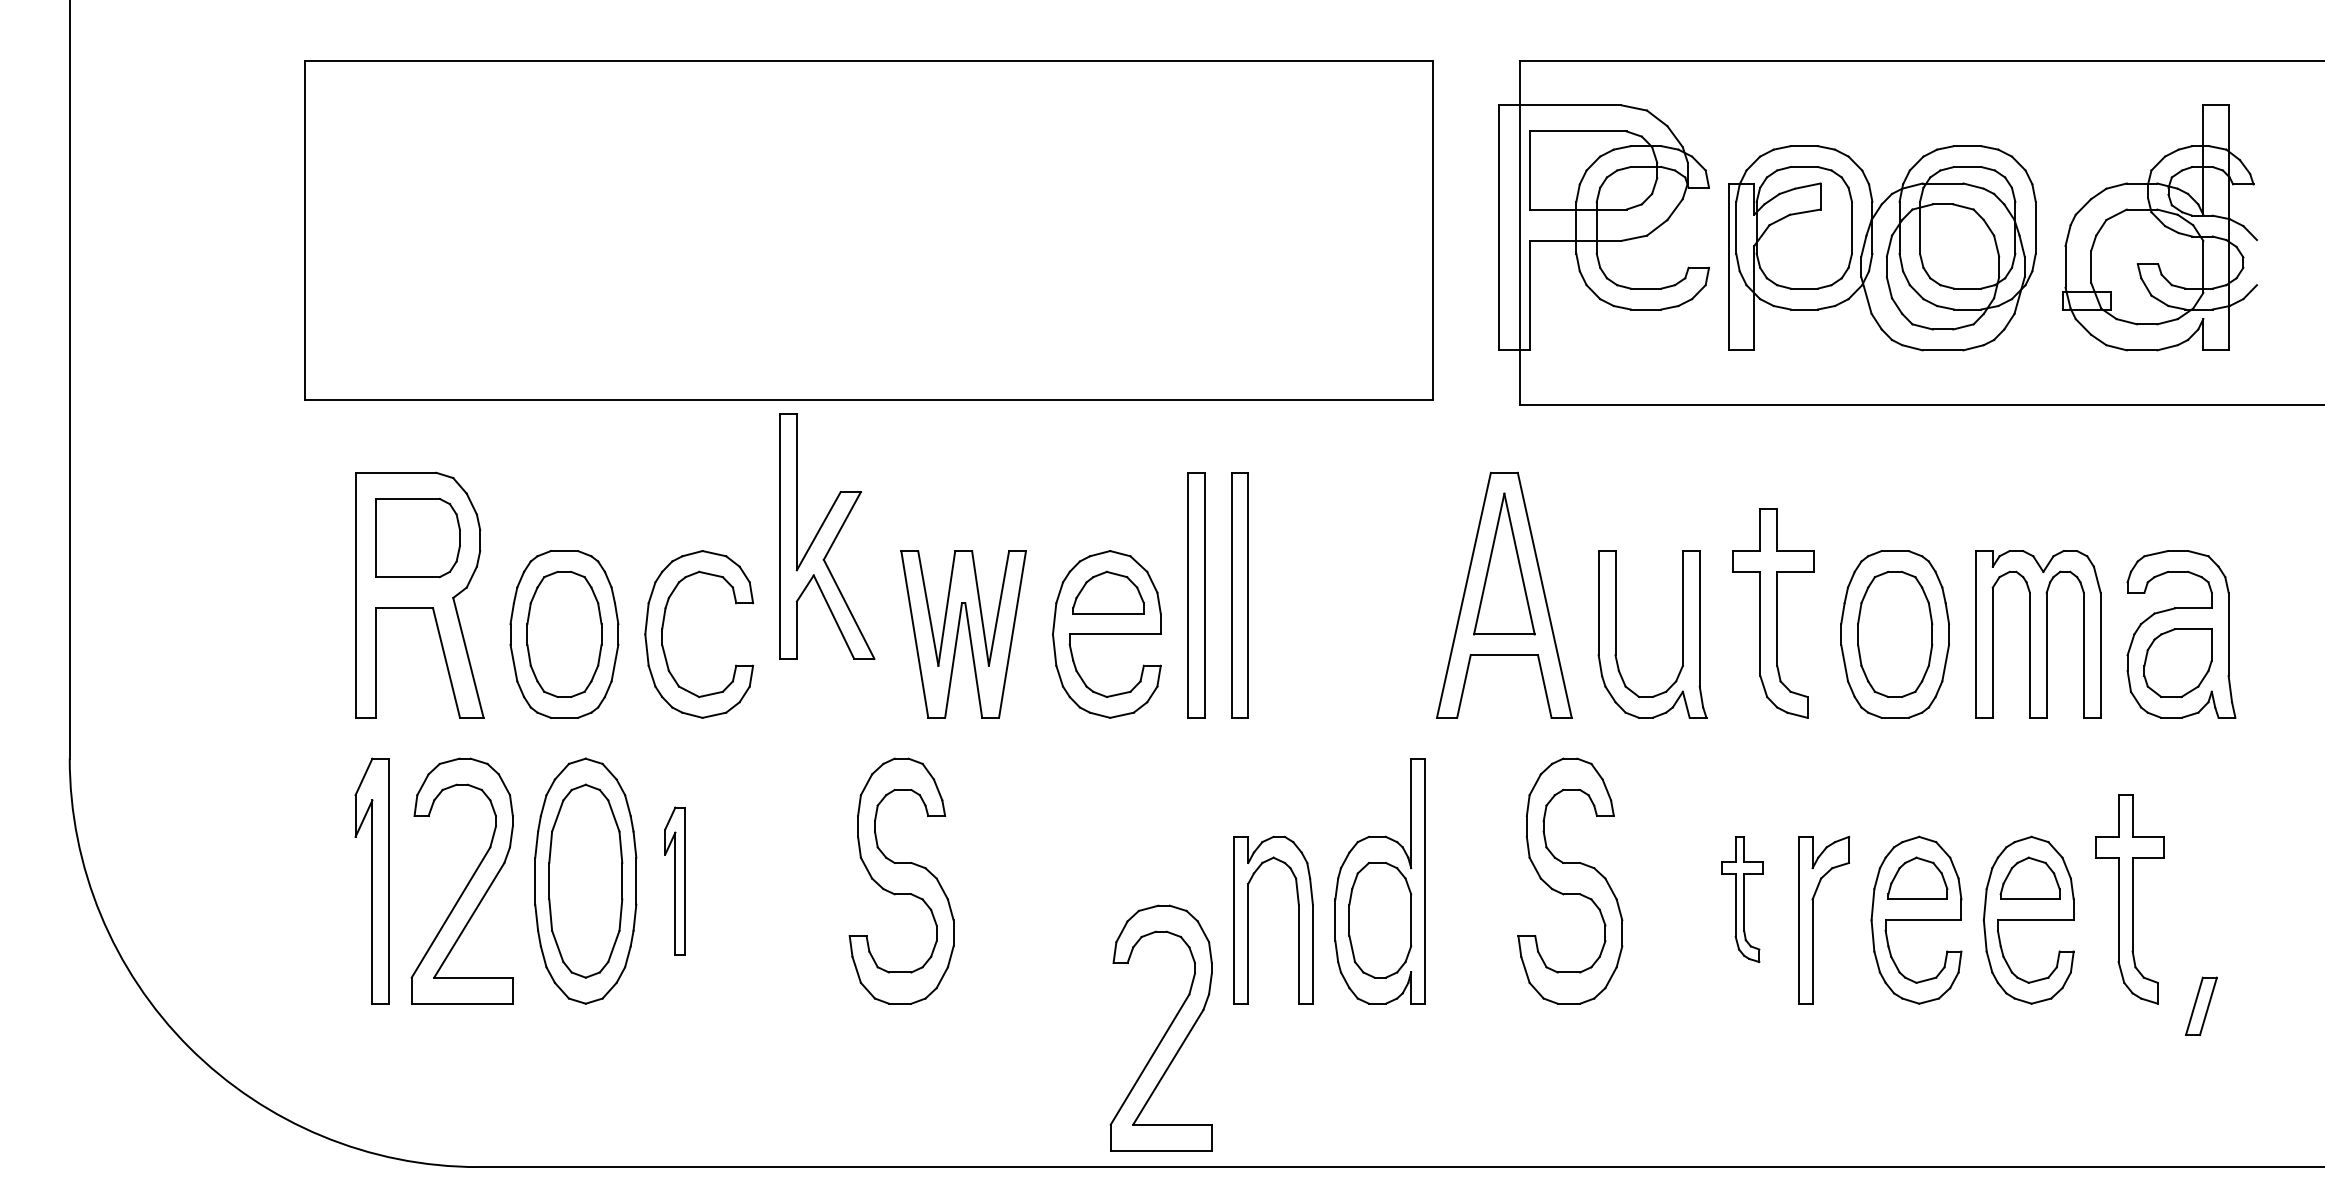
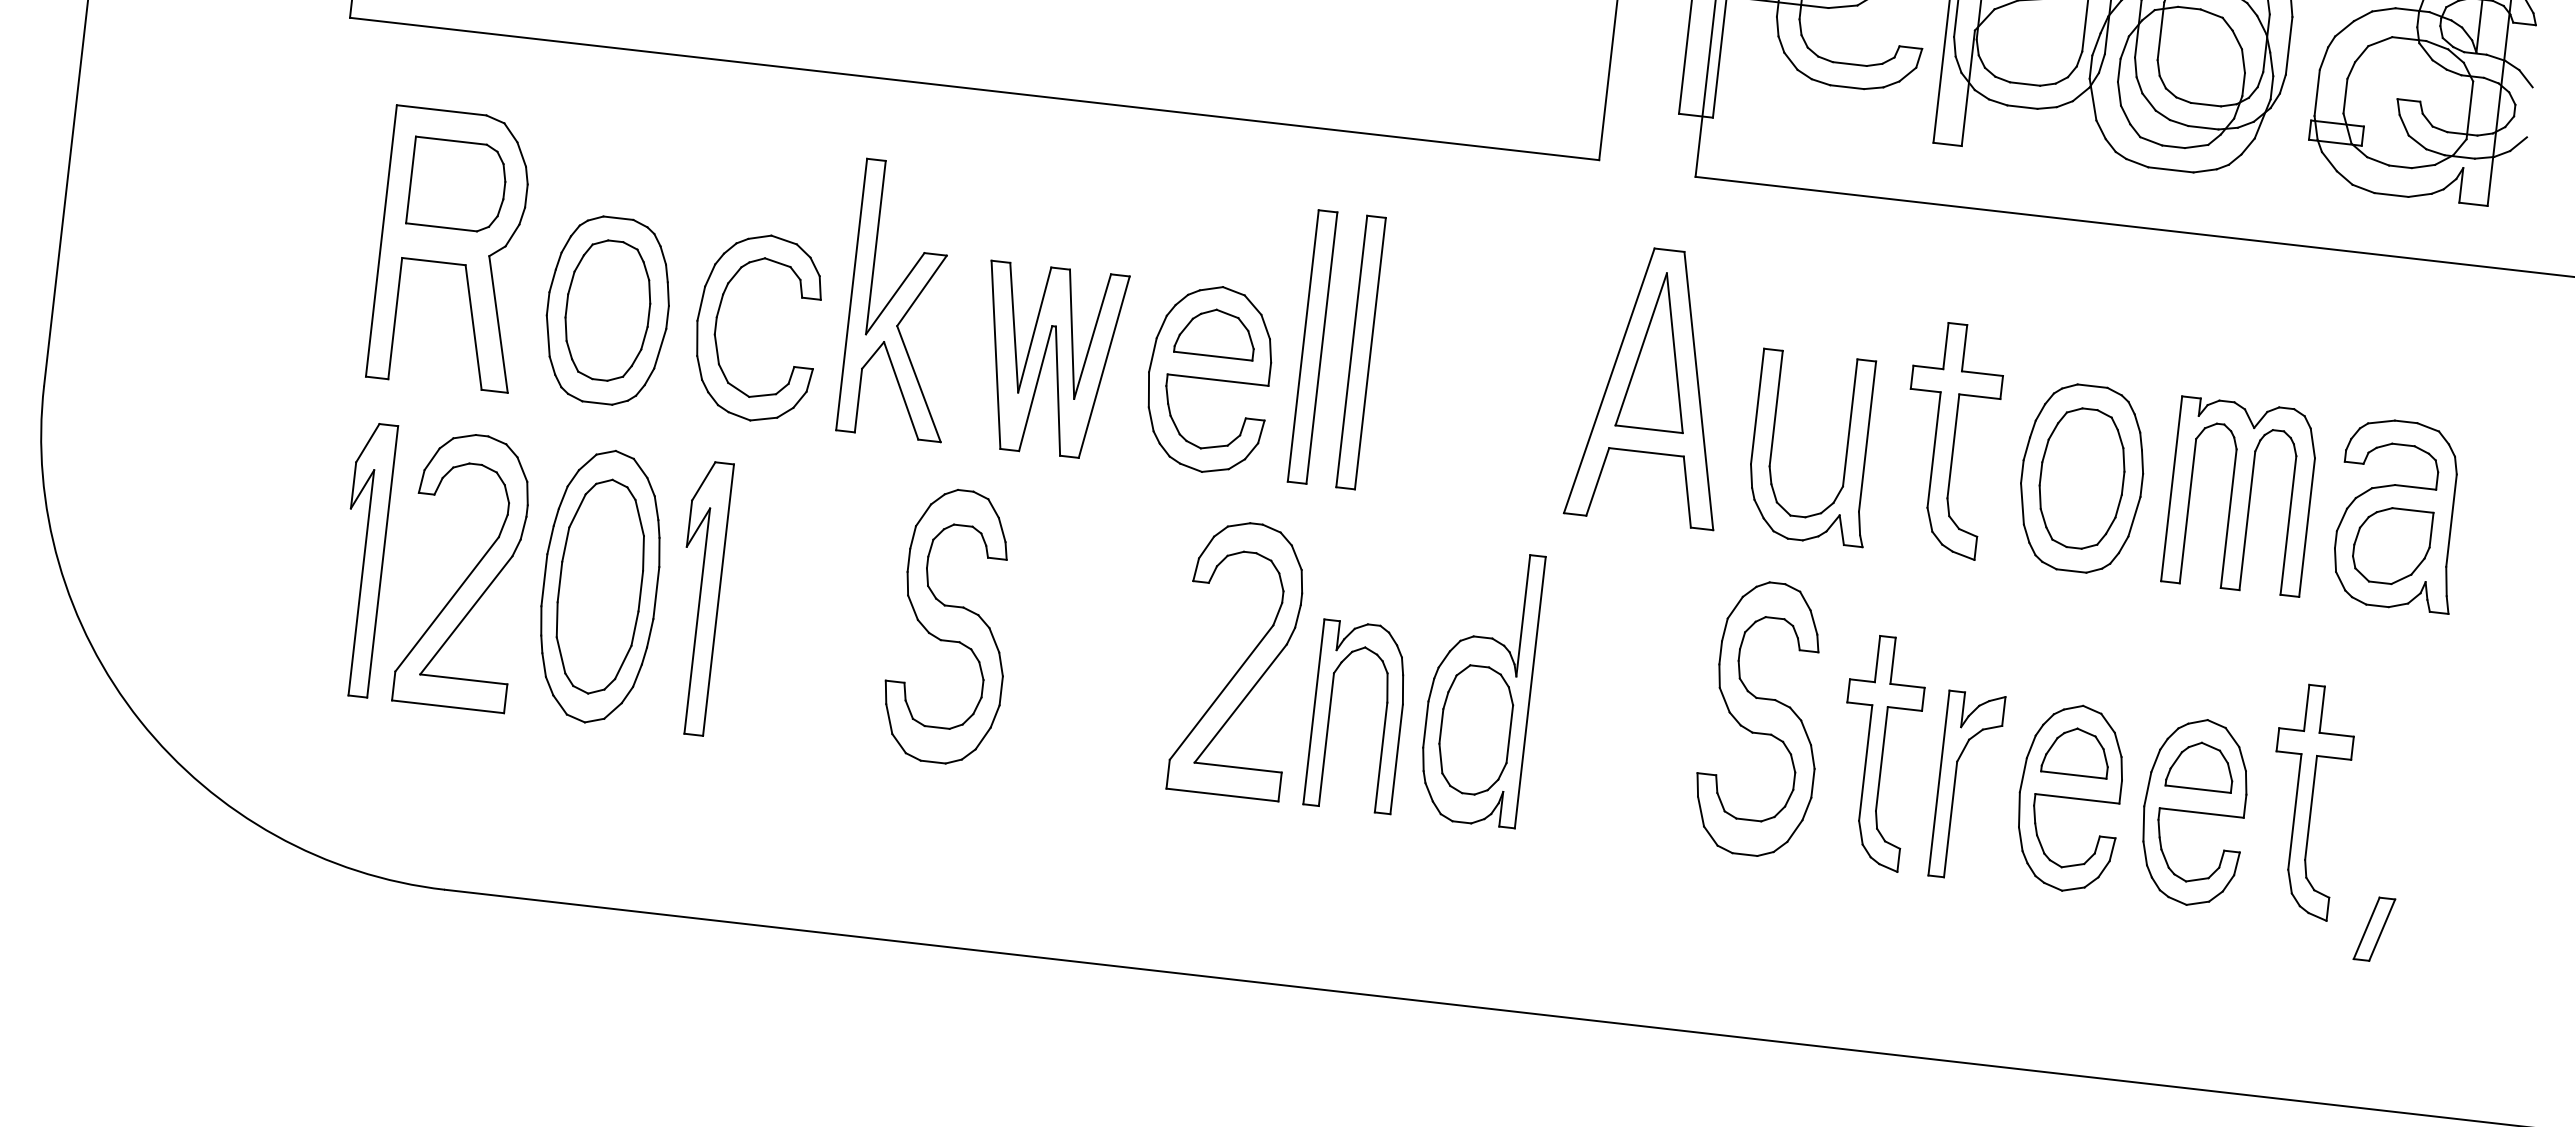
part: (827, 536) -> (904, 300), moved
part: (674, 880) -> (698, 597), size x1.67
part: (1570, 880) -> (1762, 718), moved
part: (1742, 899) -> (1879, 752), size x1.67
part: (1165, 1031) -> (1242, 663), moved

